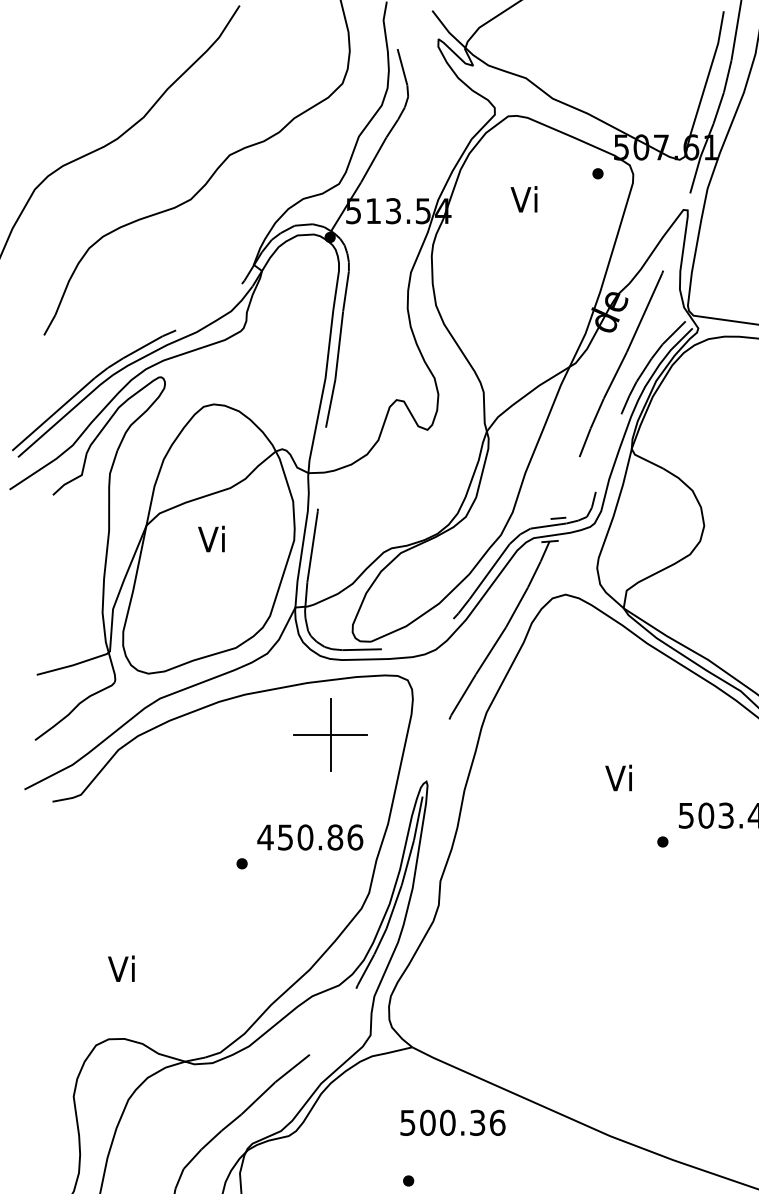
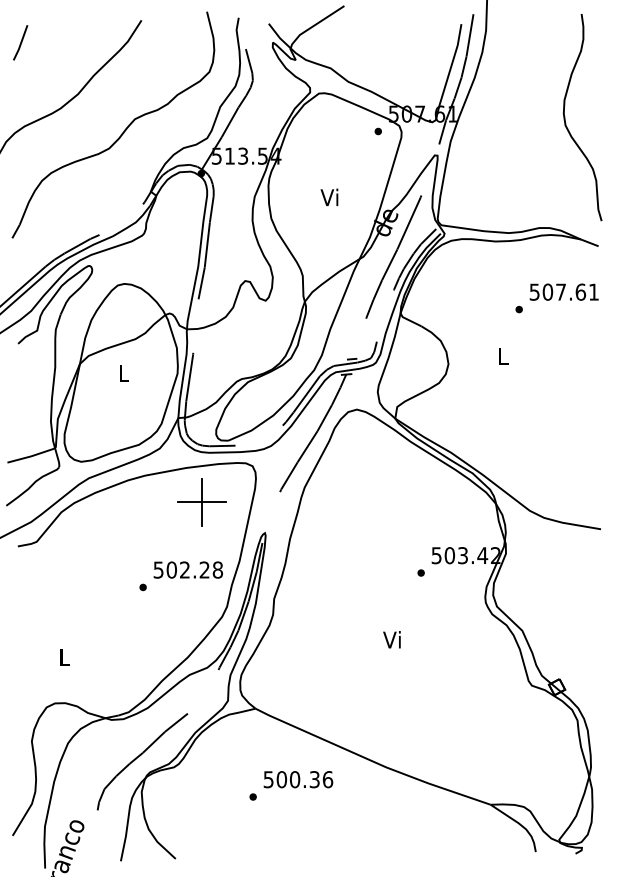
line: (56, 39) -> (20, 42), added
text: (524, 197) -> (329, 196), moved
text: (210, 538) -> (122, 372), Vi -> L
text: (617, 777) -> (391, 639), moved
text: (310, 836) -> (188, 569), 450.86 -> 502.28
text: (121, 968) -> (63, 656), Vi -> L
text: (453, 1122) -> (298, 779), moved

